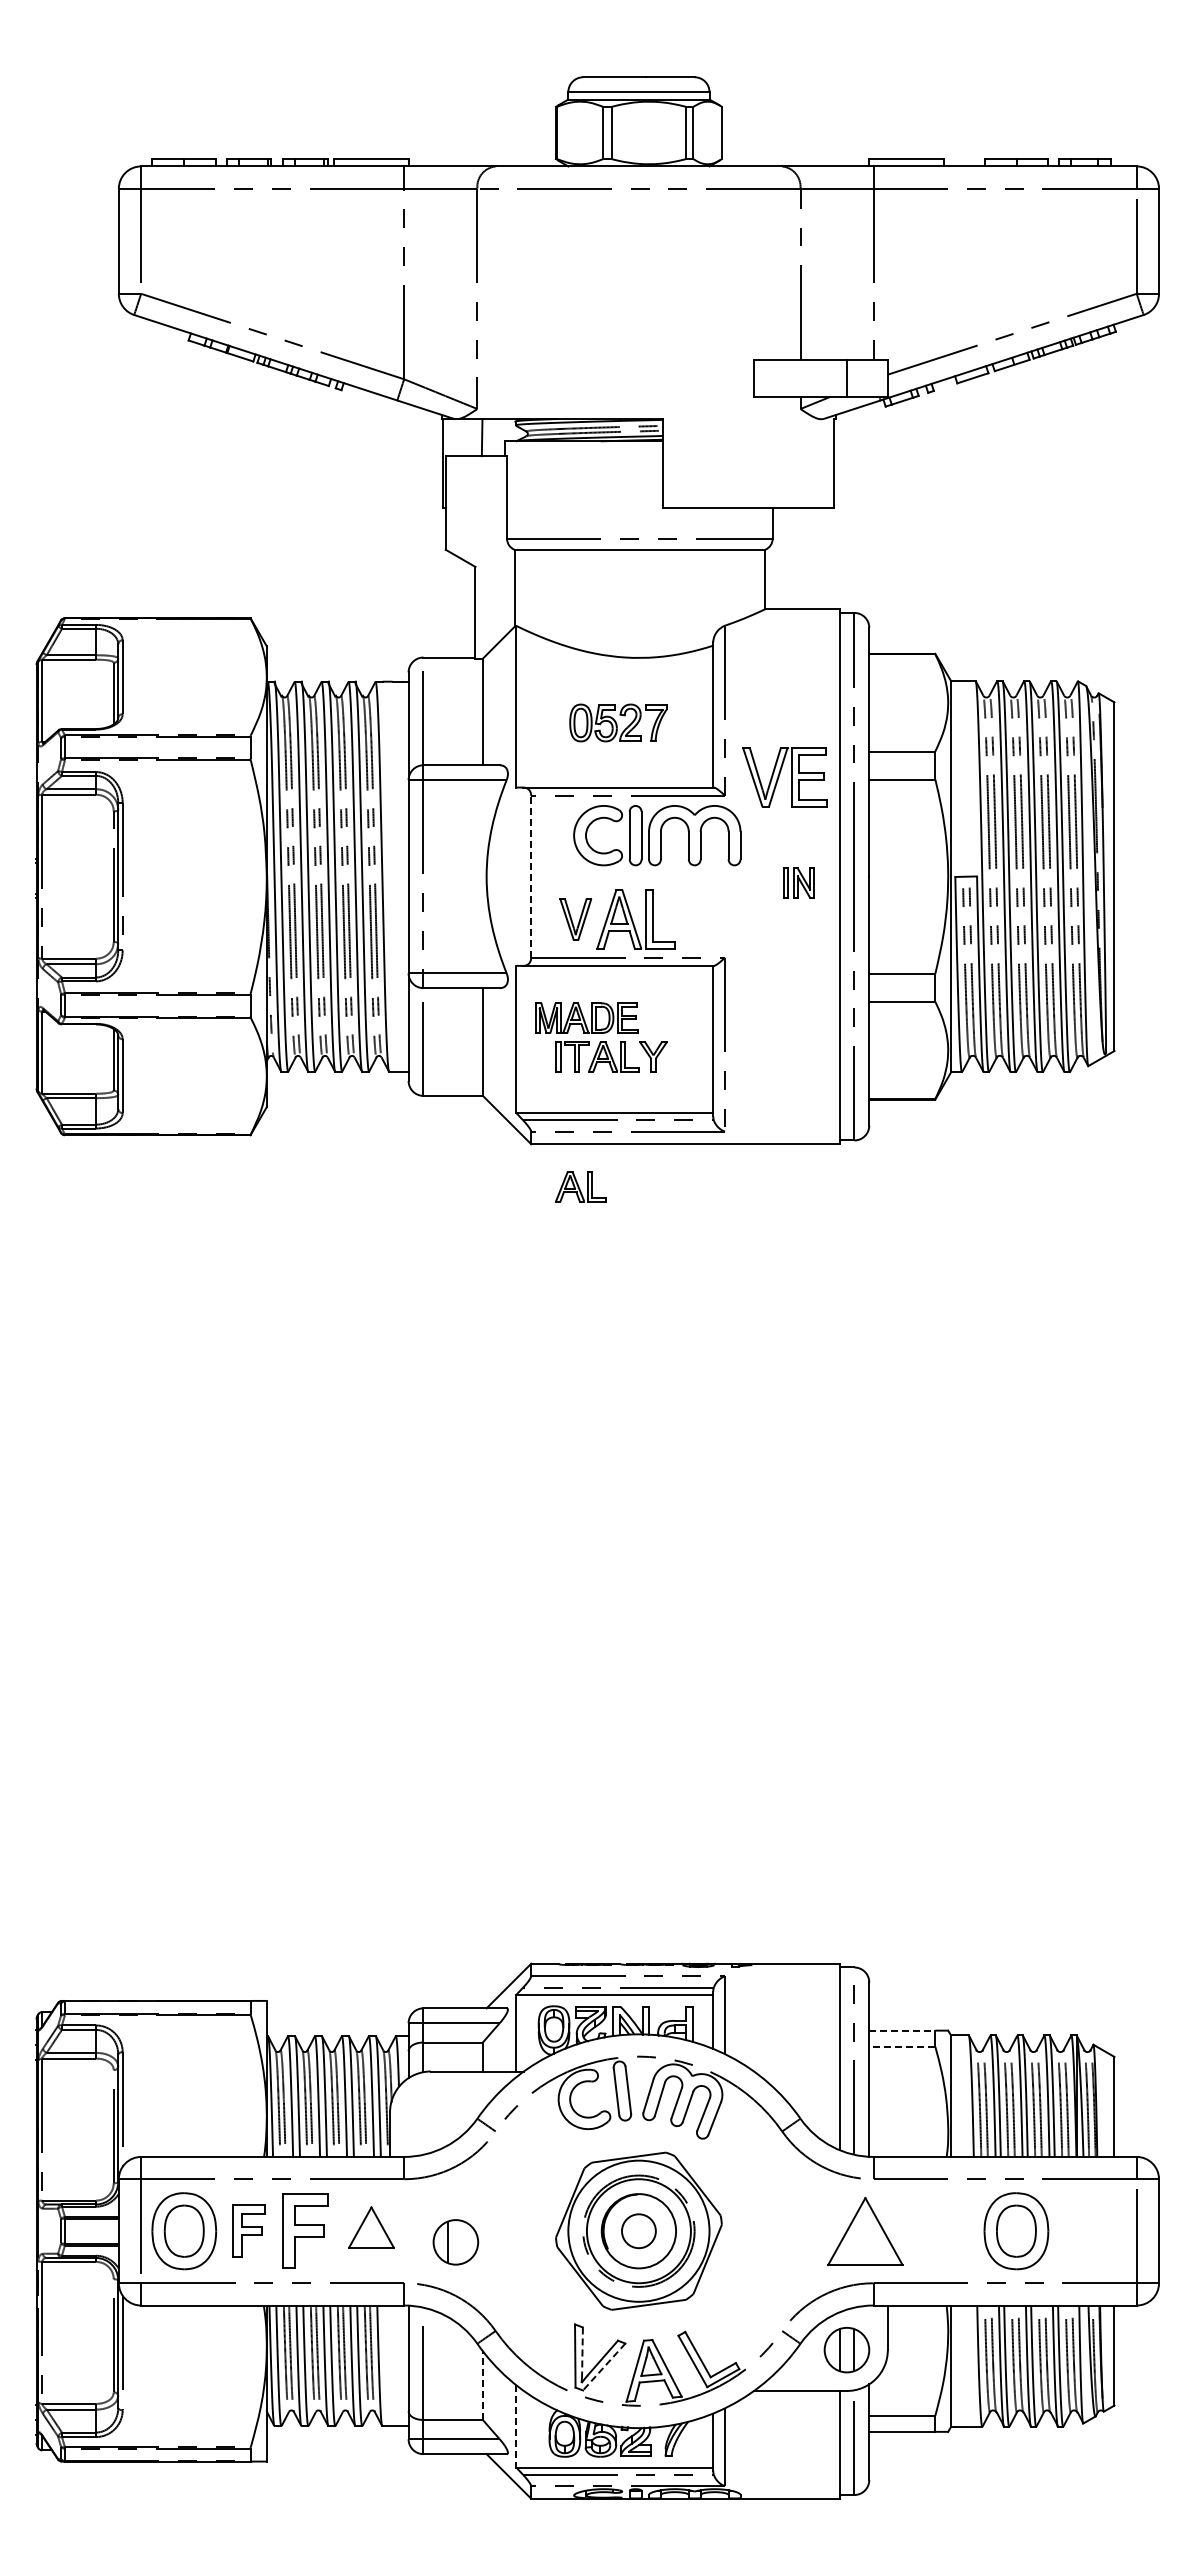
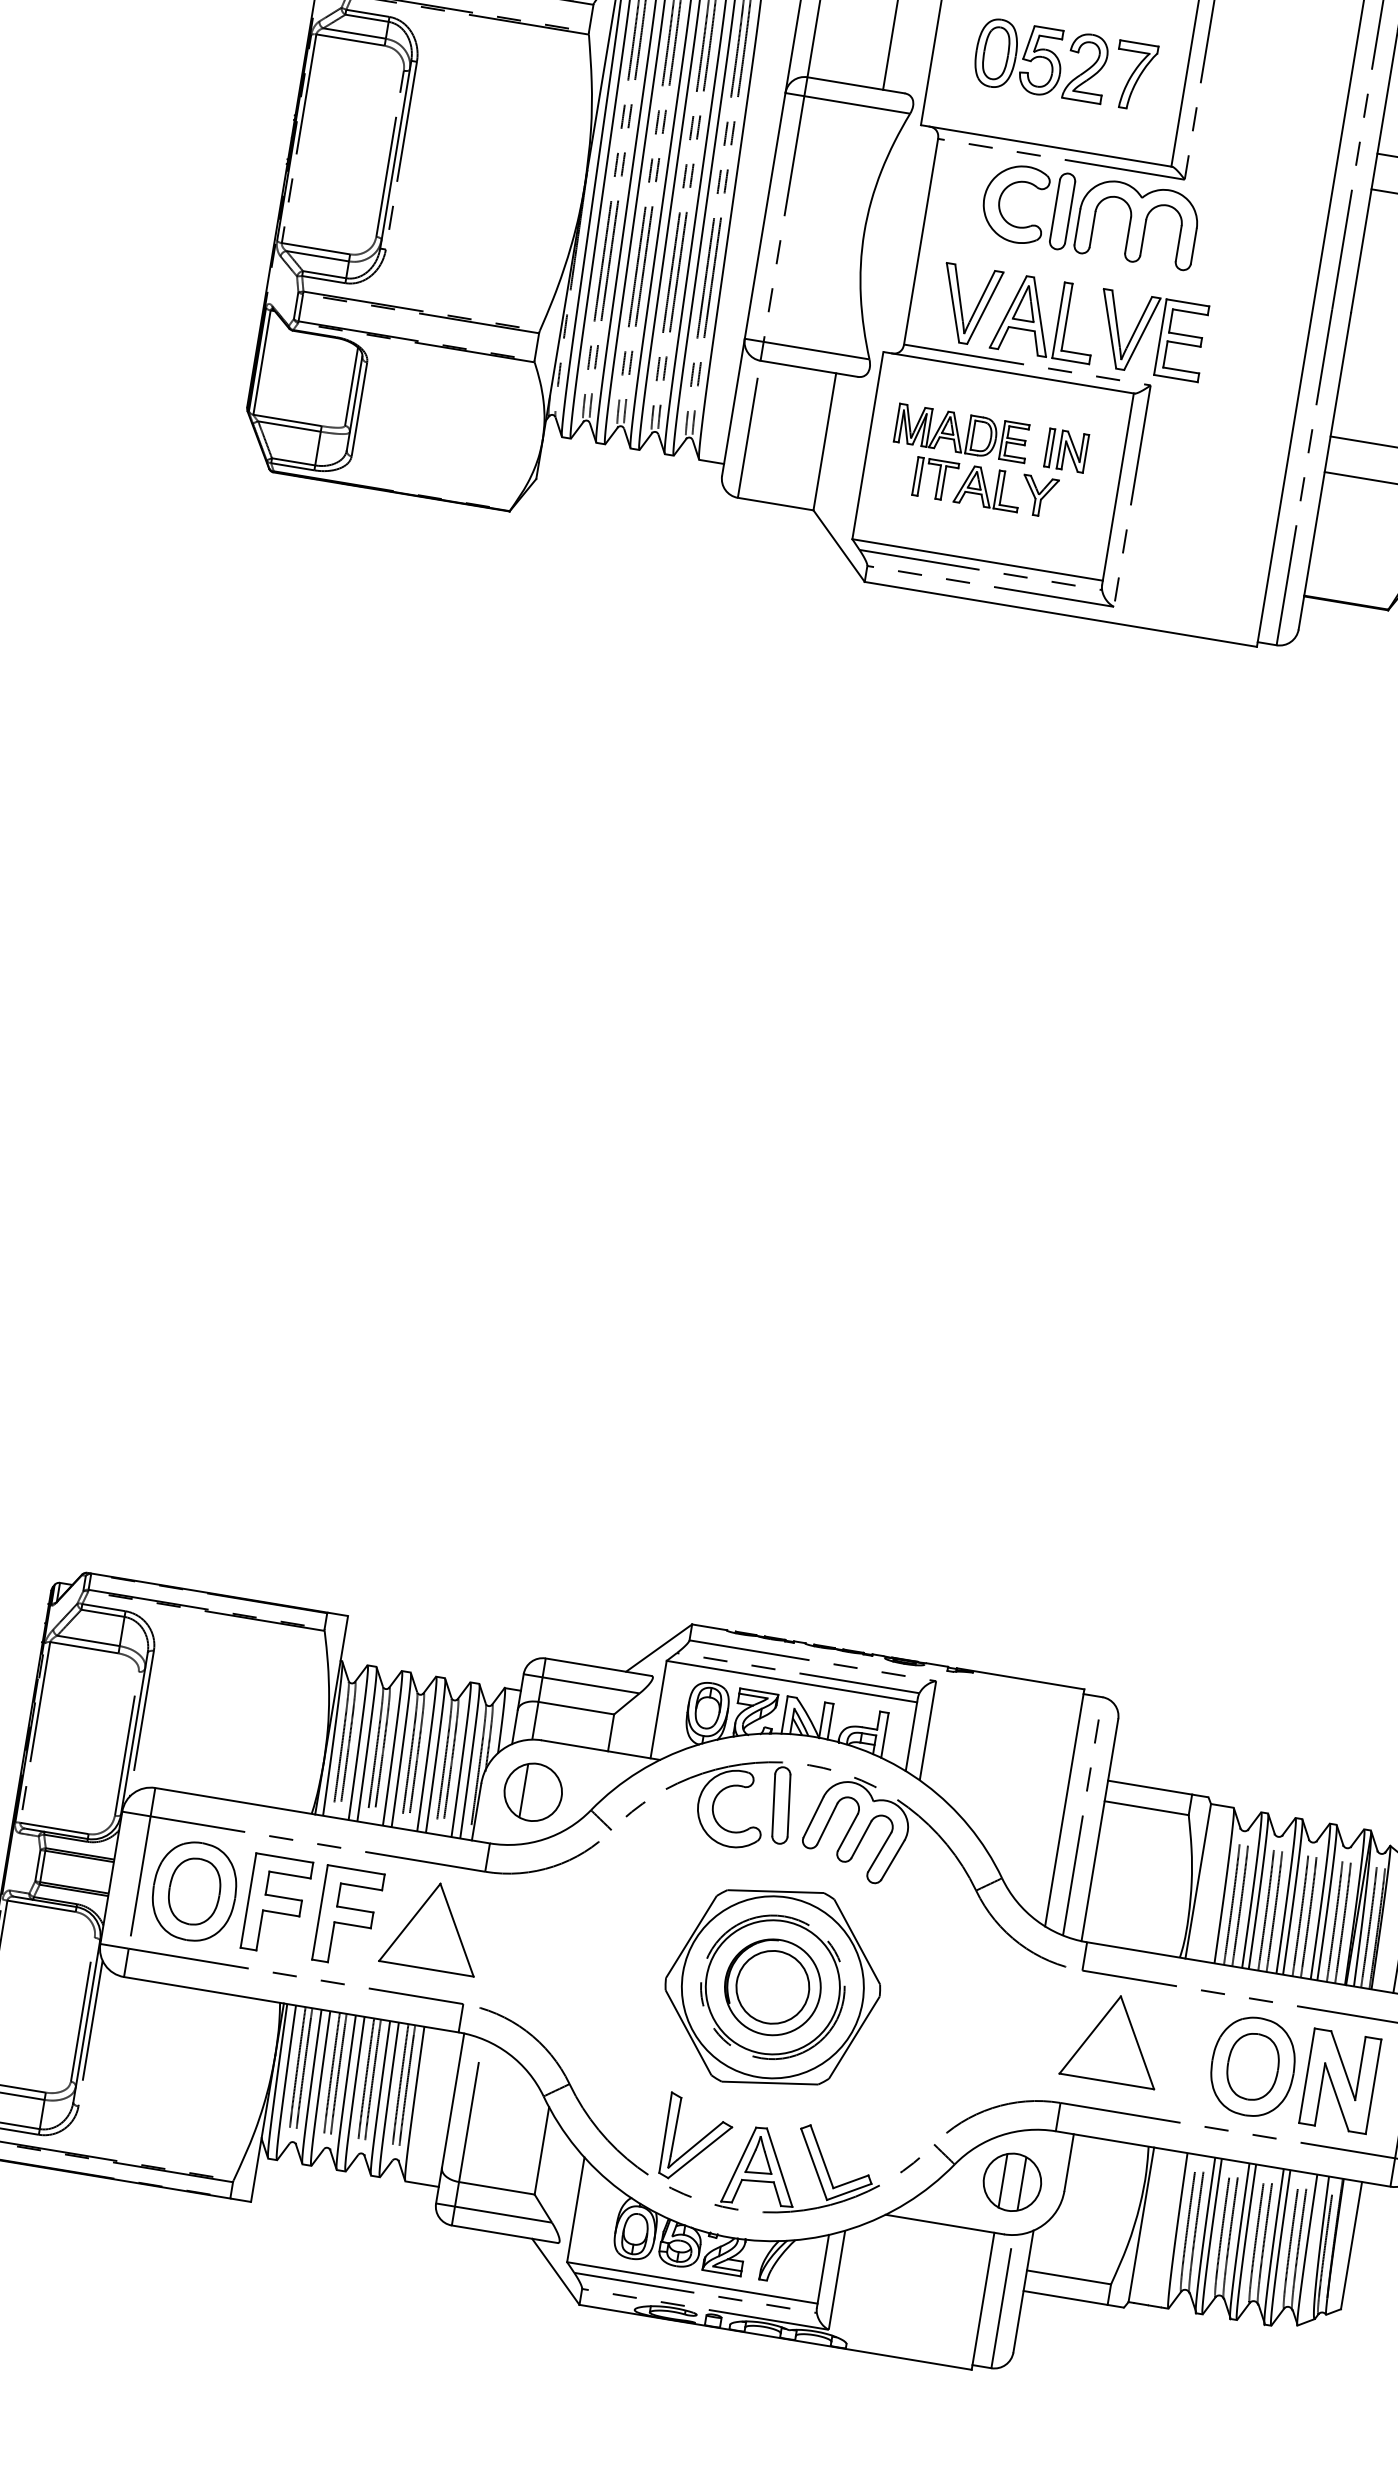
part: (618, 722) -> (1064, 63), size x1.43
part: (784, 777) -> (1150, 335), moved
line: (531, 876) -> (921, 241), dashed -> solid
part: (798, 882) -> (1066, 449), moved
part: (575, 919) -> (968, 305), size x1.43
part: (580, 1186) -> (918, 646), removed
line: (902, 2030) -> (1150, 1787), dashed -> solid
line: (901, 2046) -> (1145, 1807), dashed -> solid
part: (371, 2227) -> (433, 1926), size x1.67
part: (248, 2230) -> (276, 1904), size x1.43
circle: (638, 2231) -> (772, 1987), size x1.67
part: (865, 2231) -> (1113, 2038), moved
part: (1084, 2231) -> (1339, 2081), added
part: (455, 2242) -> (532, 1792), moved
line: (582, 2350) -> (675, 2127), dashed -> solid
line: (604, 2367) -> (700, 2153), dashed -> solid
line: (482, 2385) -> (541, 2150), dashed -> solid
line: (516, 2426) -> (576, 2209), dashed -> solid

